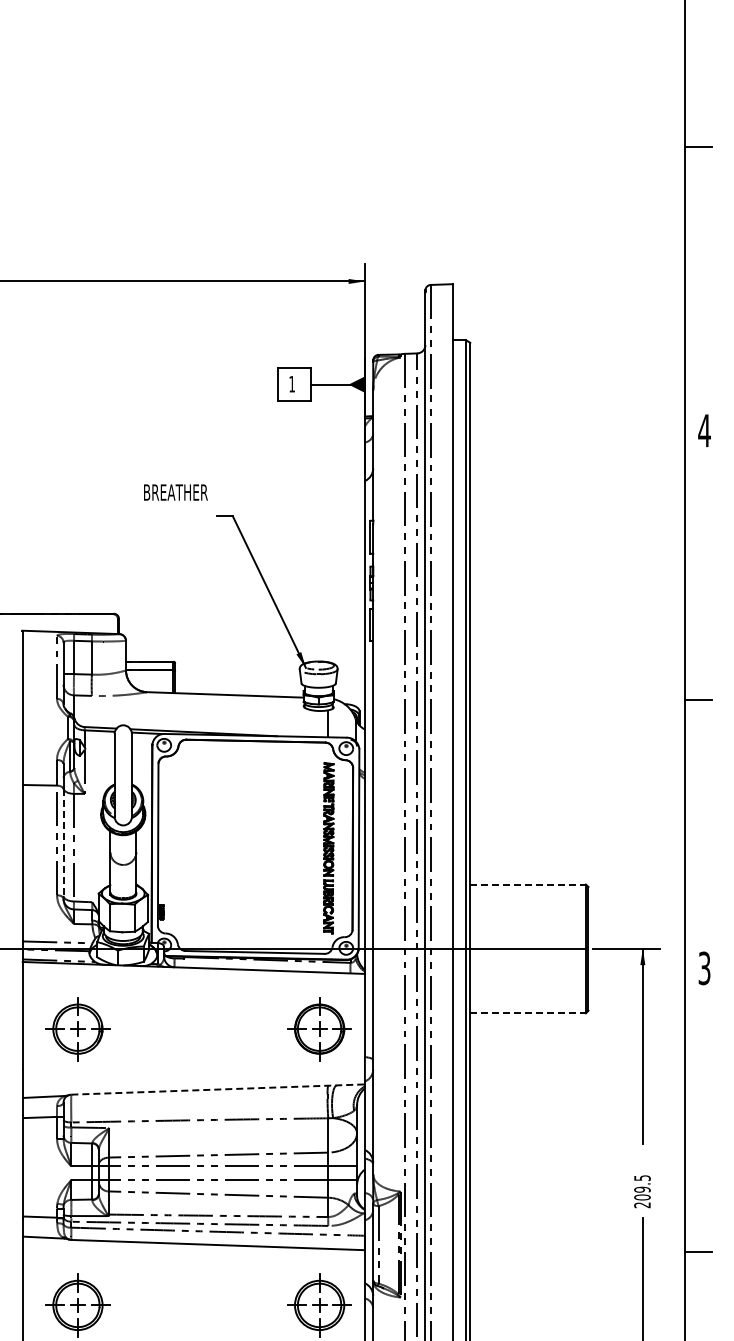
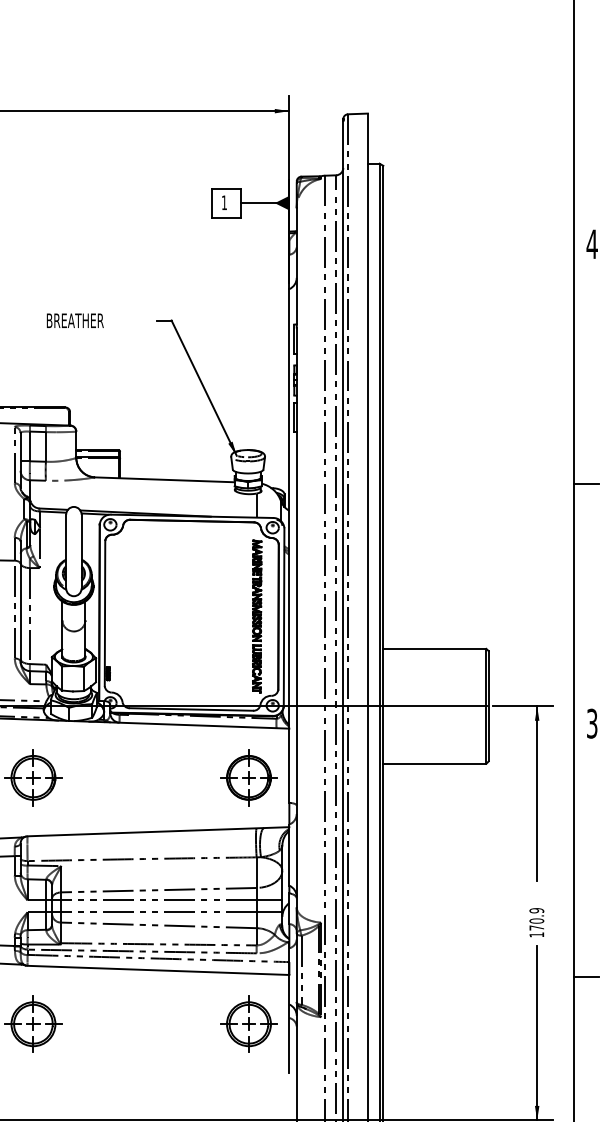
text: (175, 492) -> (74, 320), moved
line: (63, 843) -> (20, 612), dashed -> solid
line: (528, 884) -> (435, 648), dashed -> solid
line: (528, 1013) -> (435, 763), dashed -> solid
line: (218, 1089) -> (158, 831), dashed -> solid
text: (642, 1191) -> (536, 922), 209.5 -> 170.9

